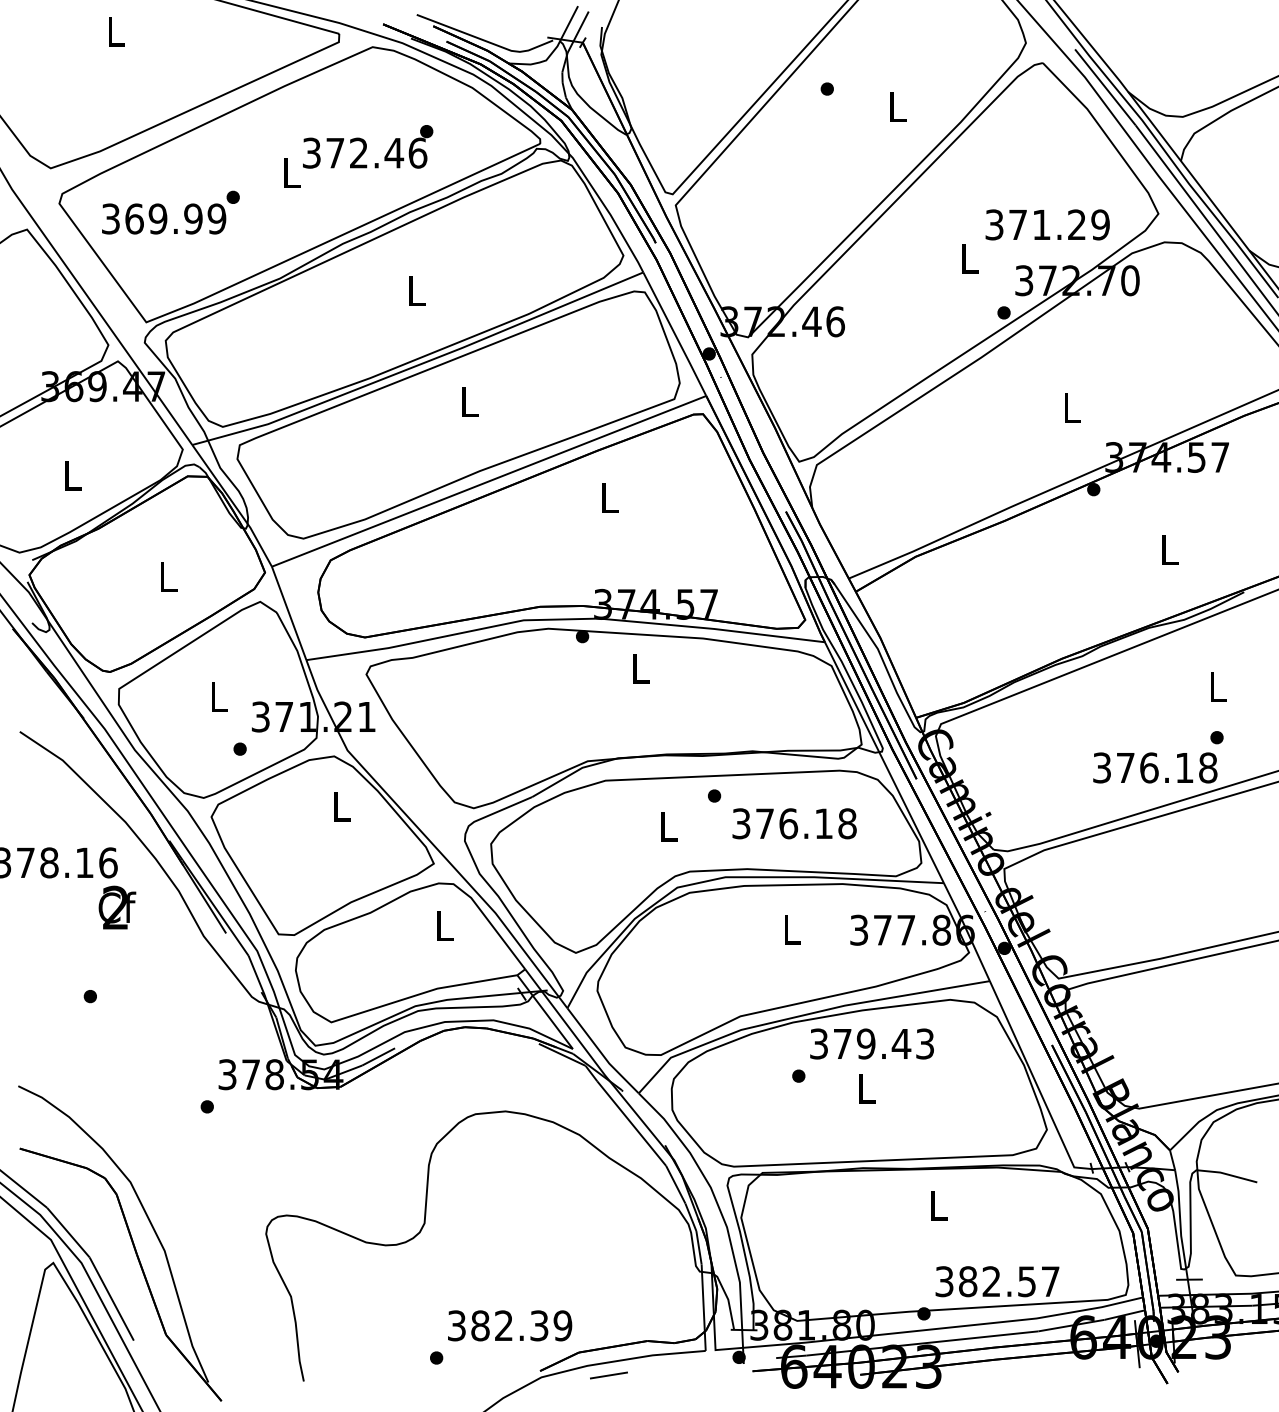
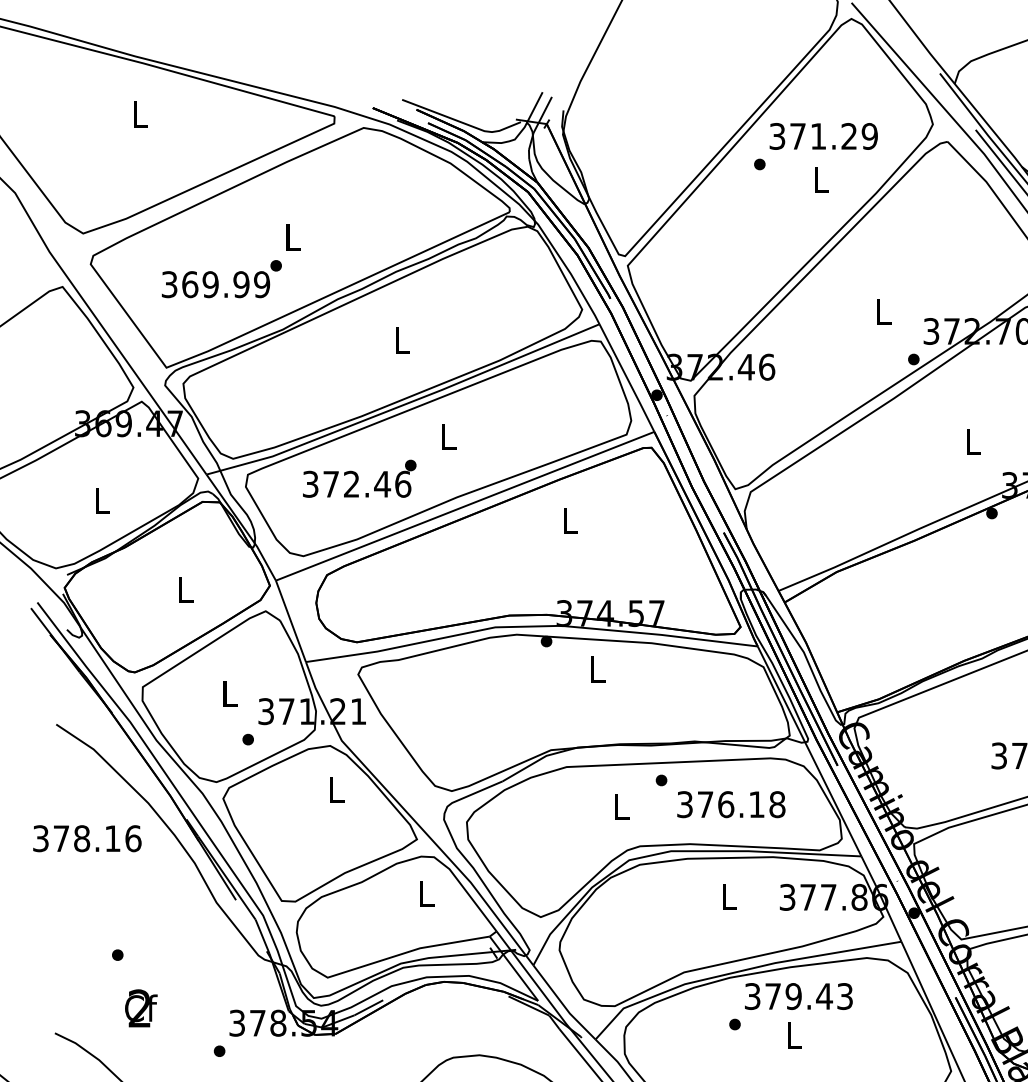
text: (368, 146) -> (360, 478), moved
text: (170, 212) -> (221, 278), moved
text: (1047, 224) -> (823, 136), moved
text: (117, 907) -> (141, 1008), moved

